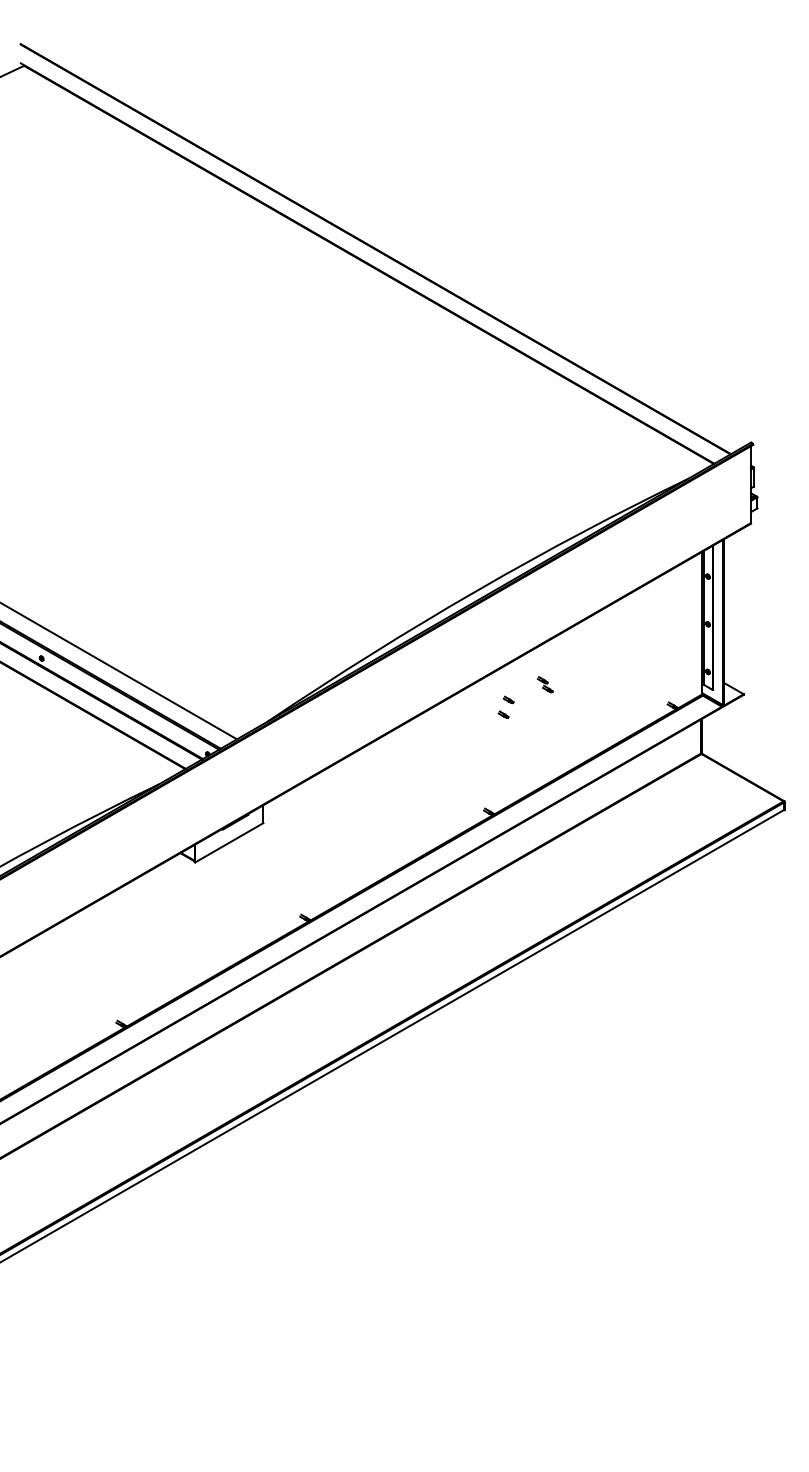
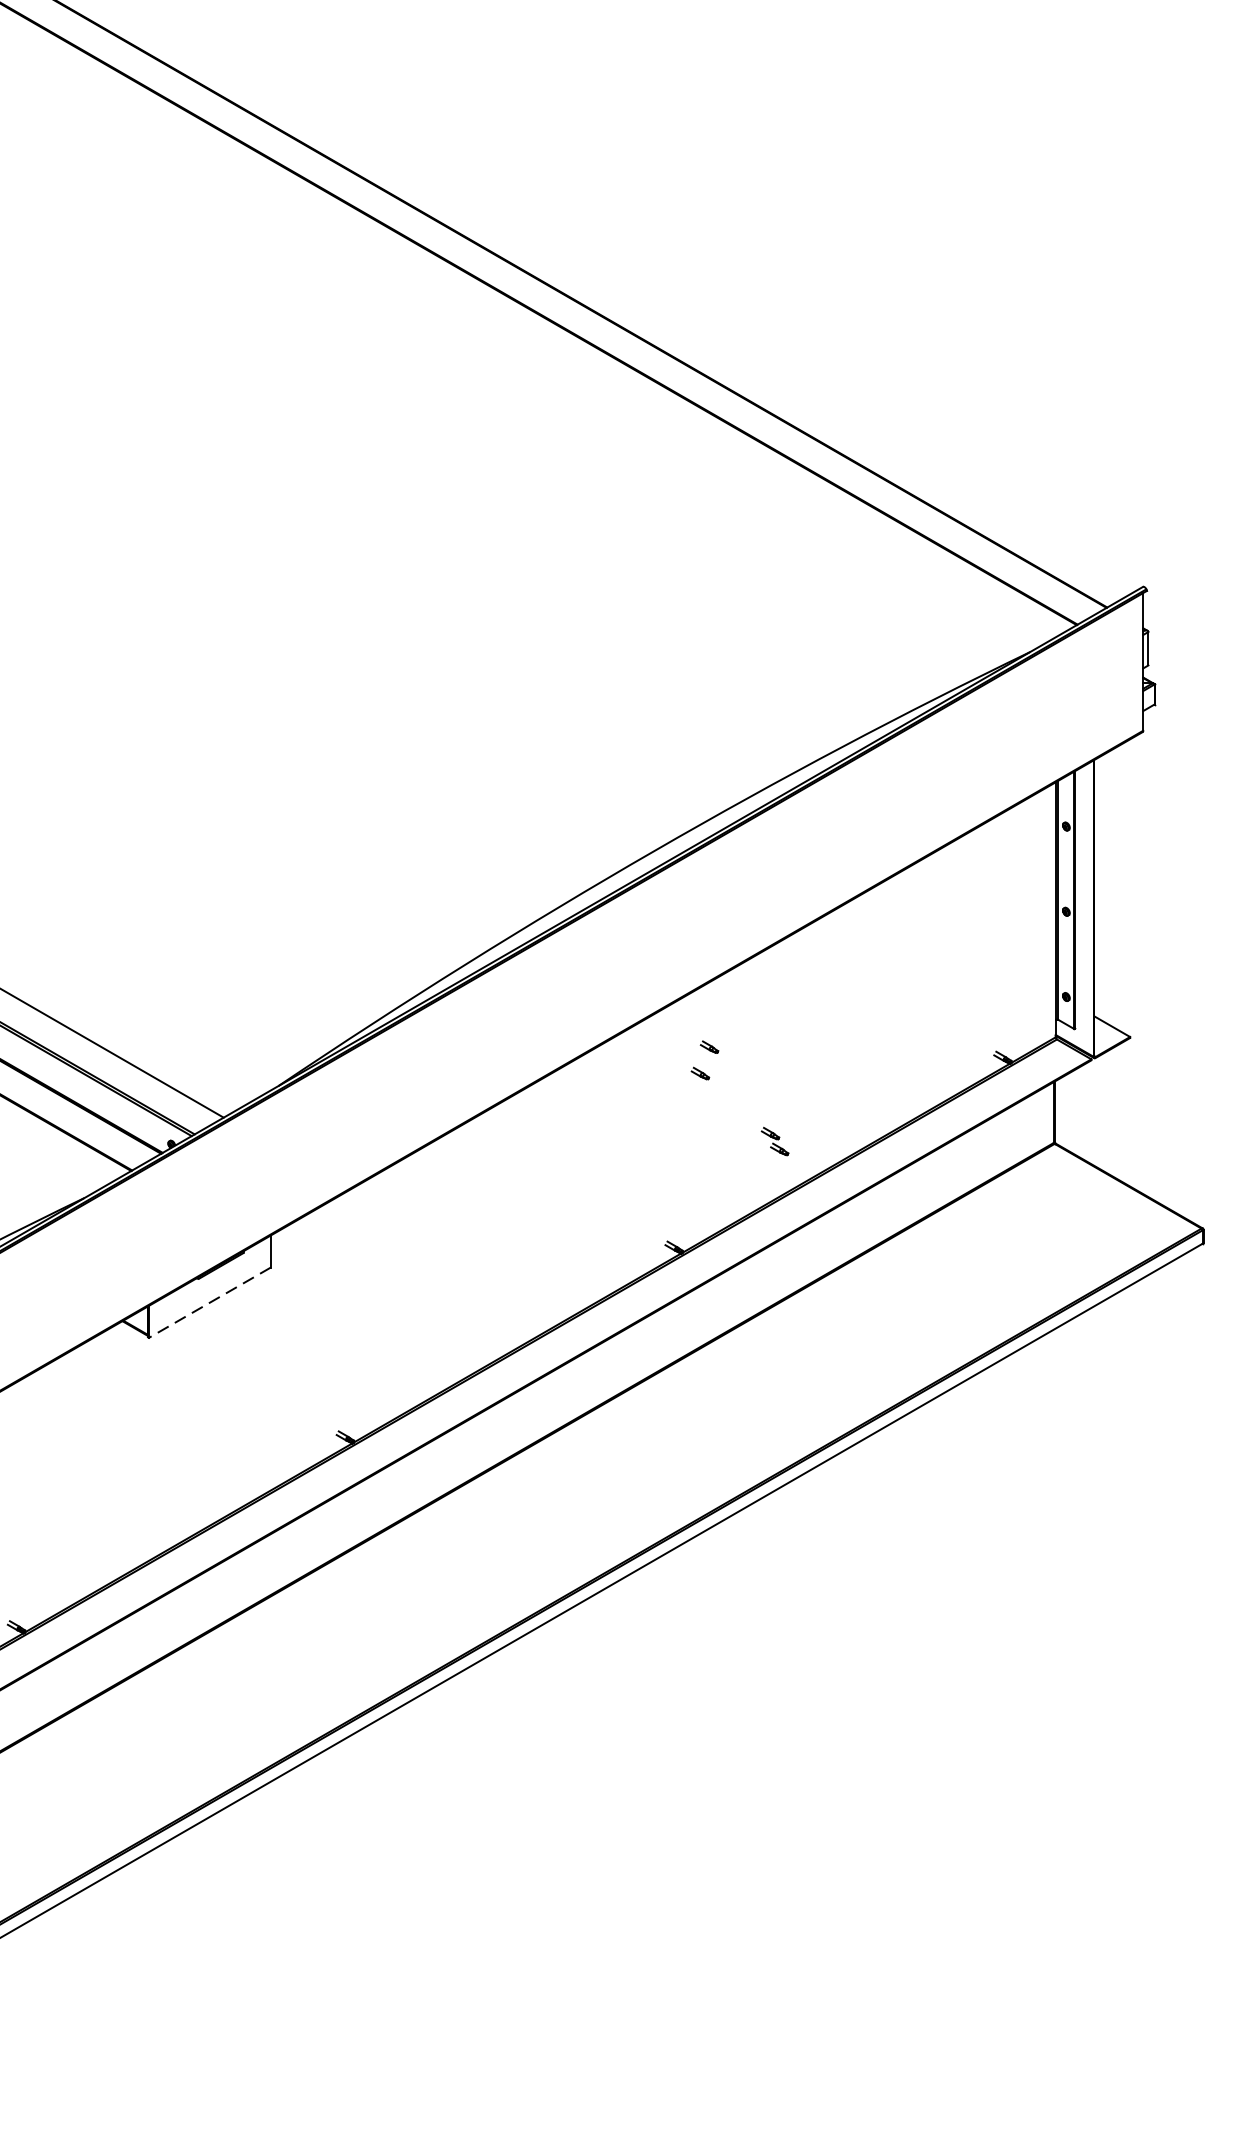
part: (544, 684) -> (773, 1141), moved
line: (228, 843) -> (208, 1303), solid -> dashed

